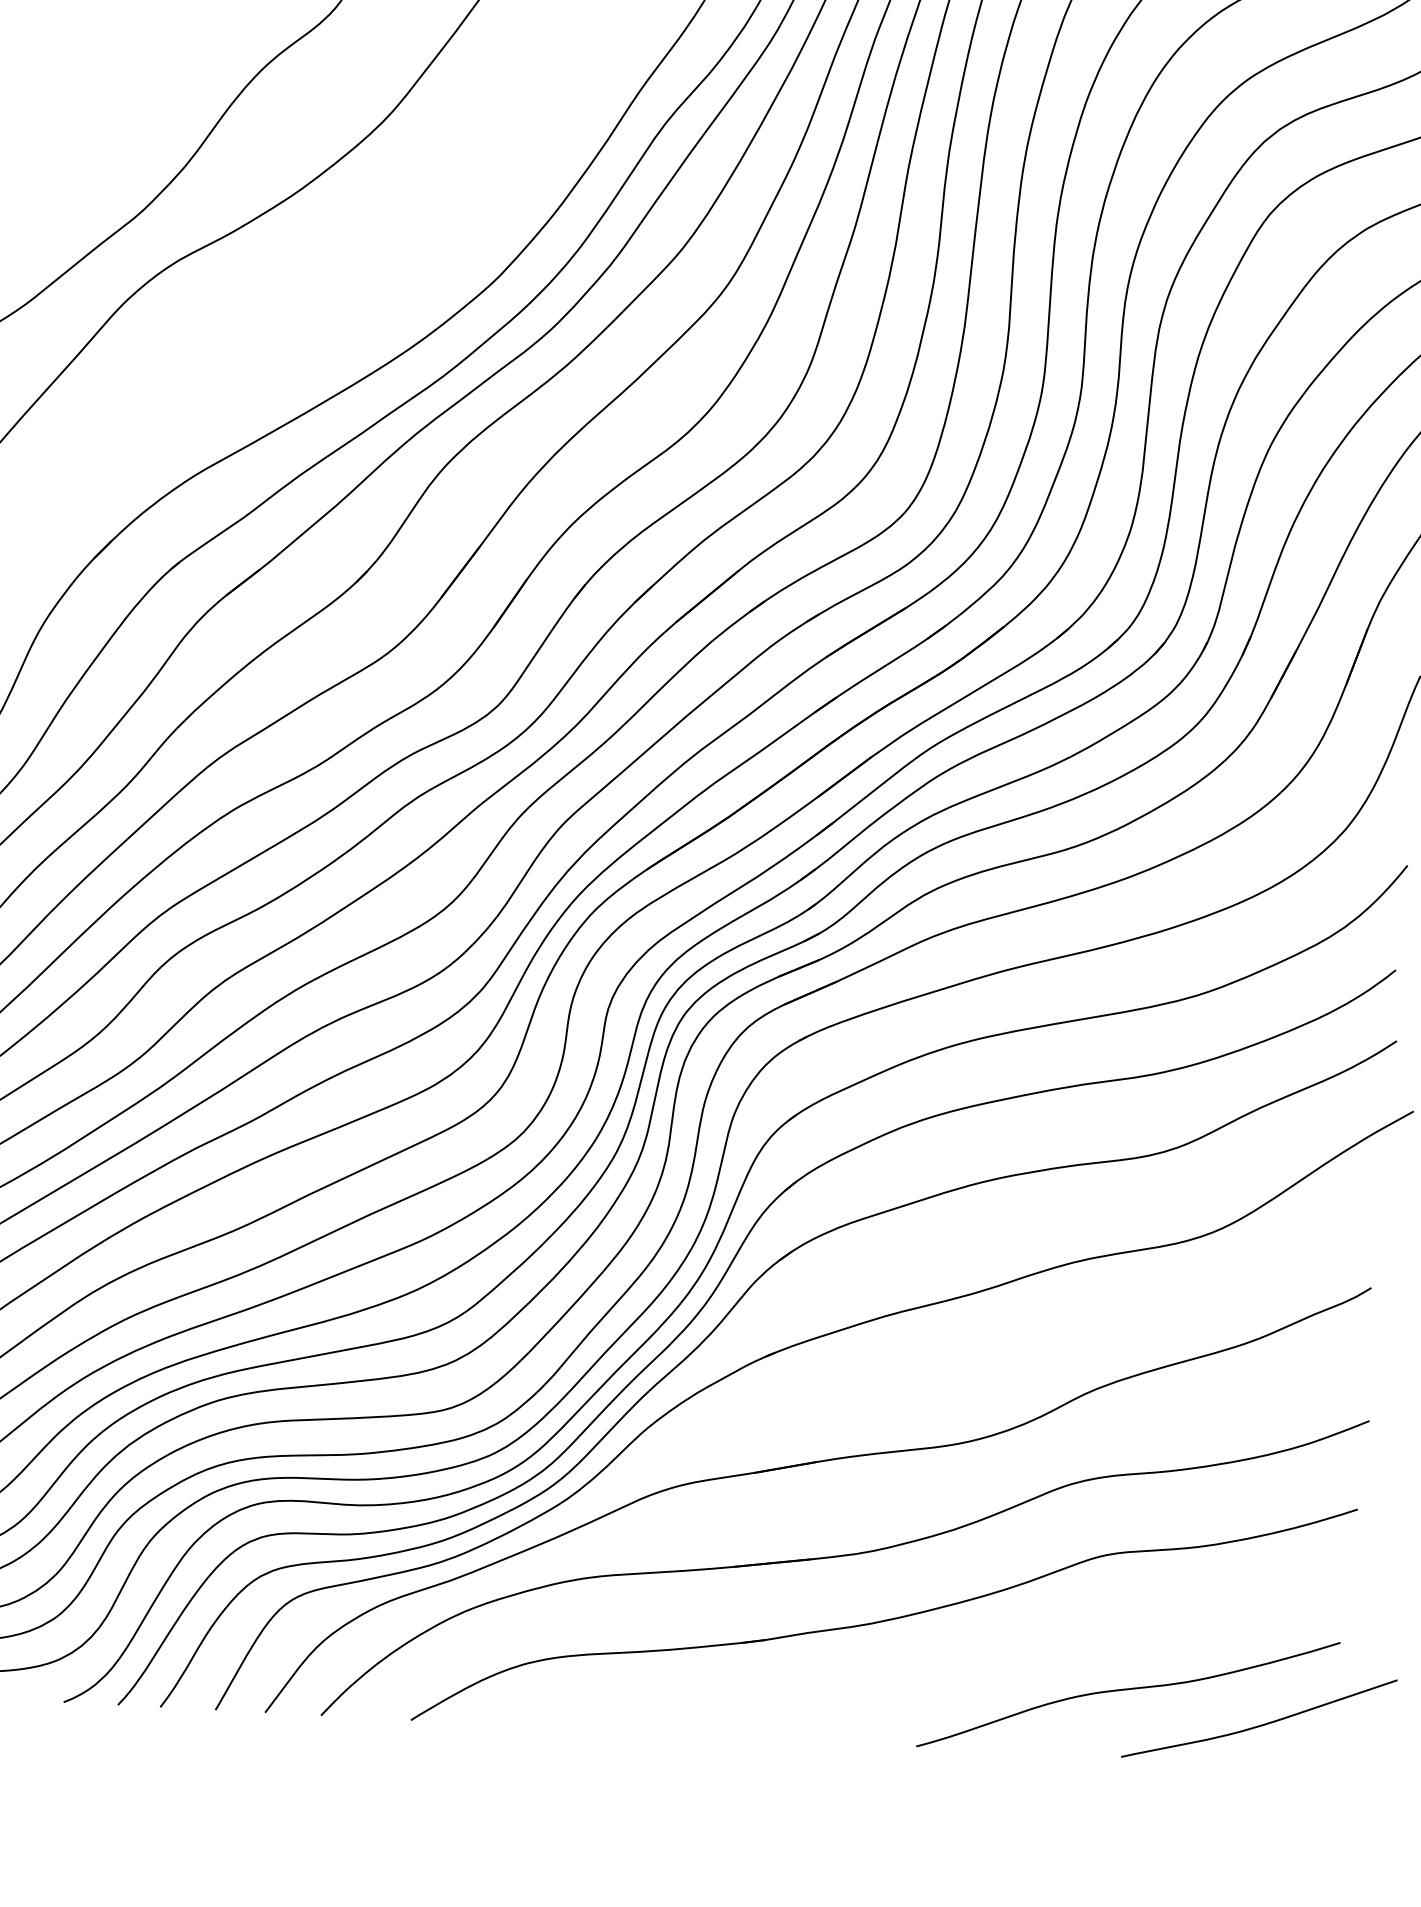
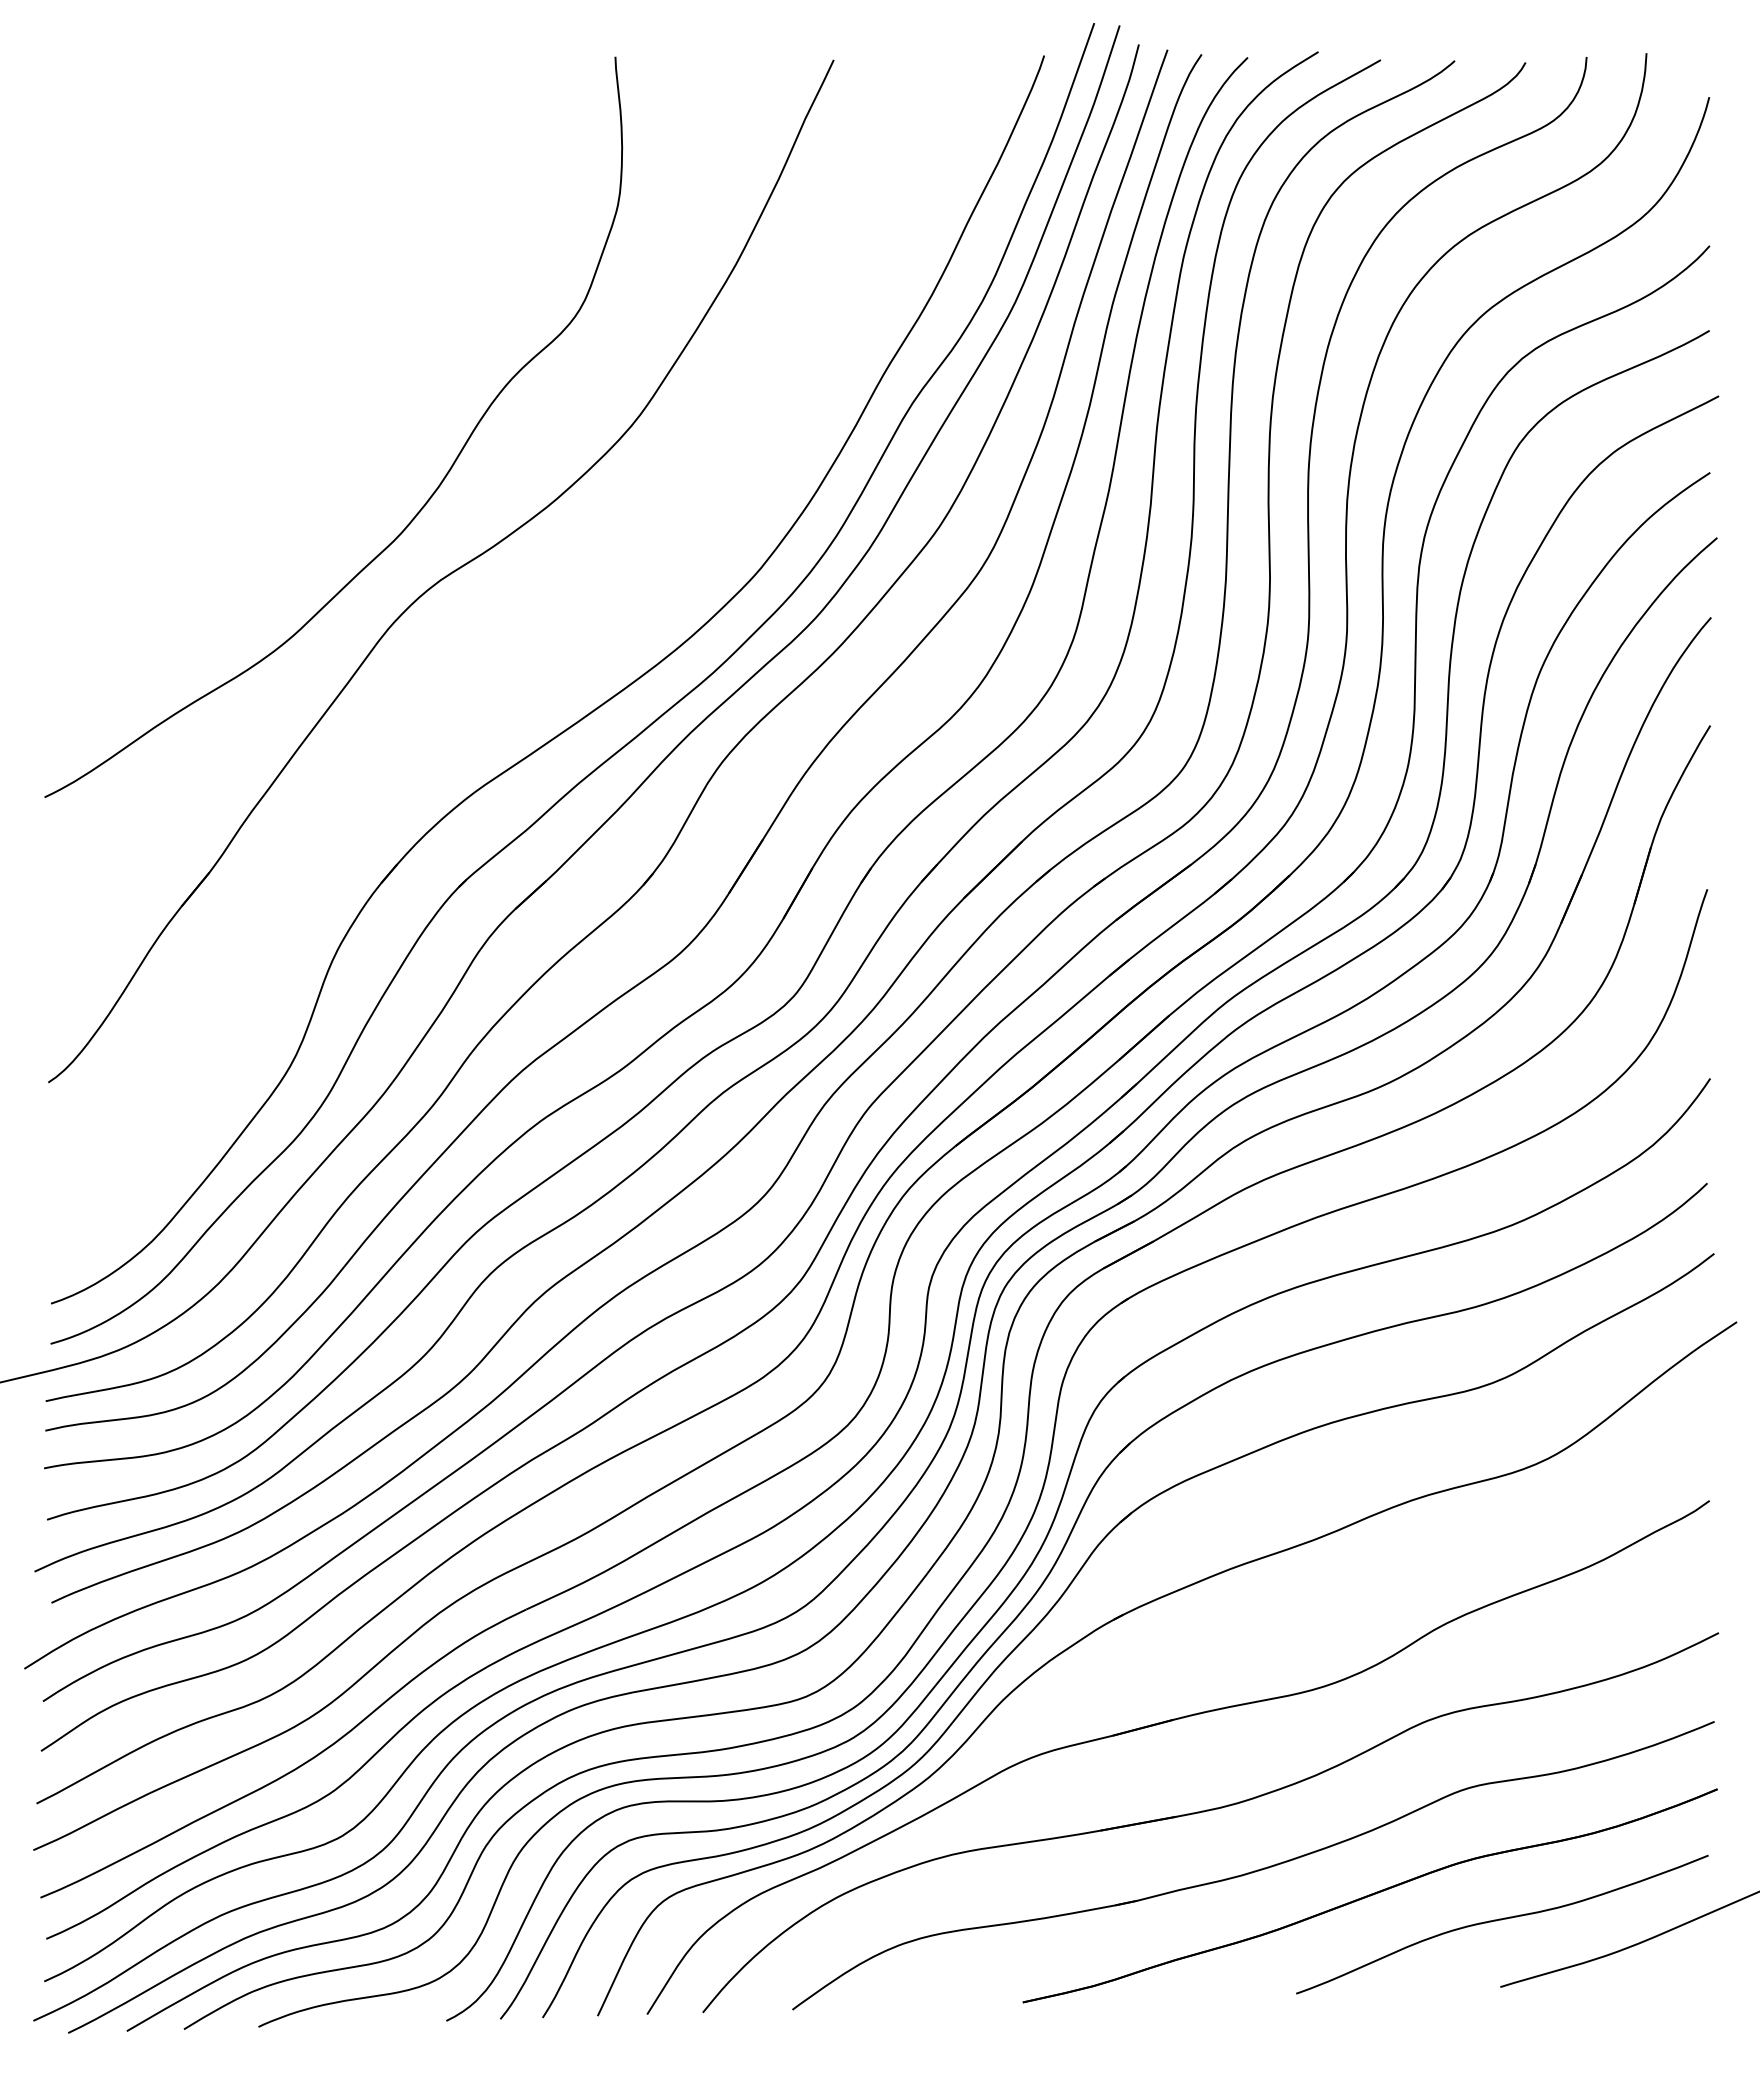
part: (997, 1654) -> (1369, 1895), added

